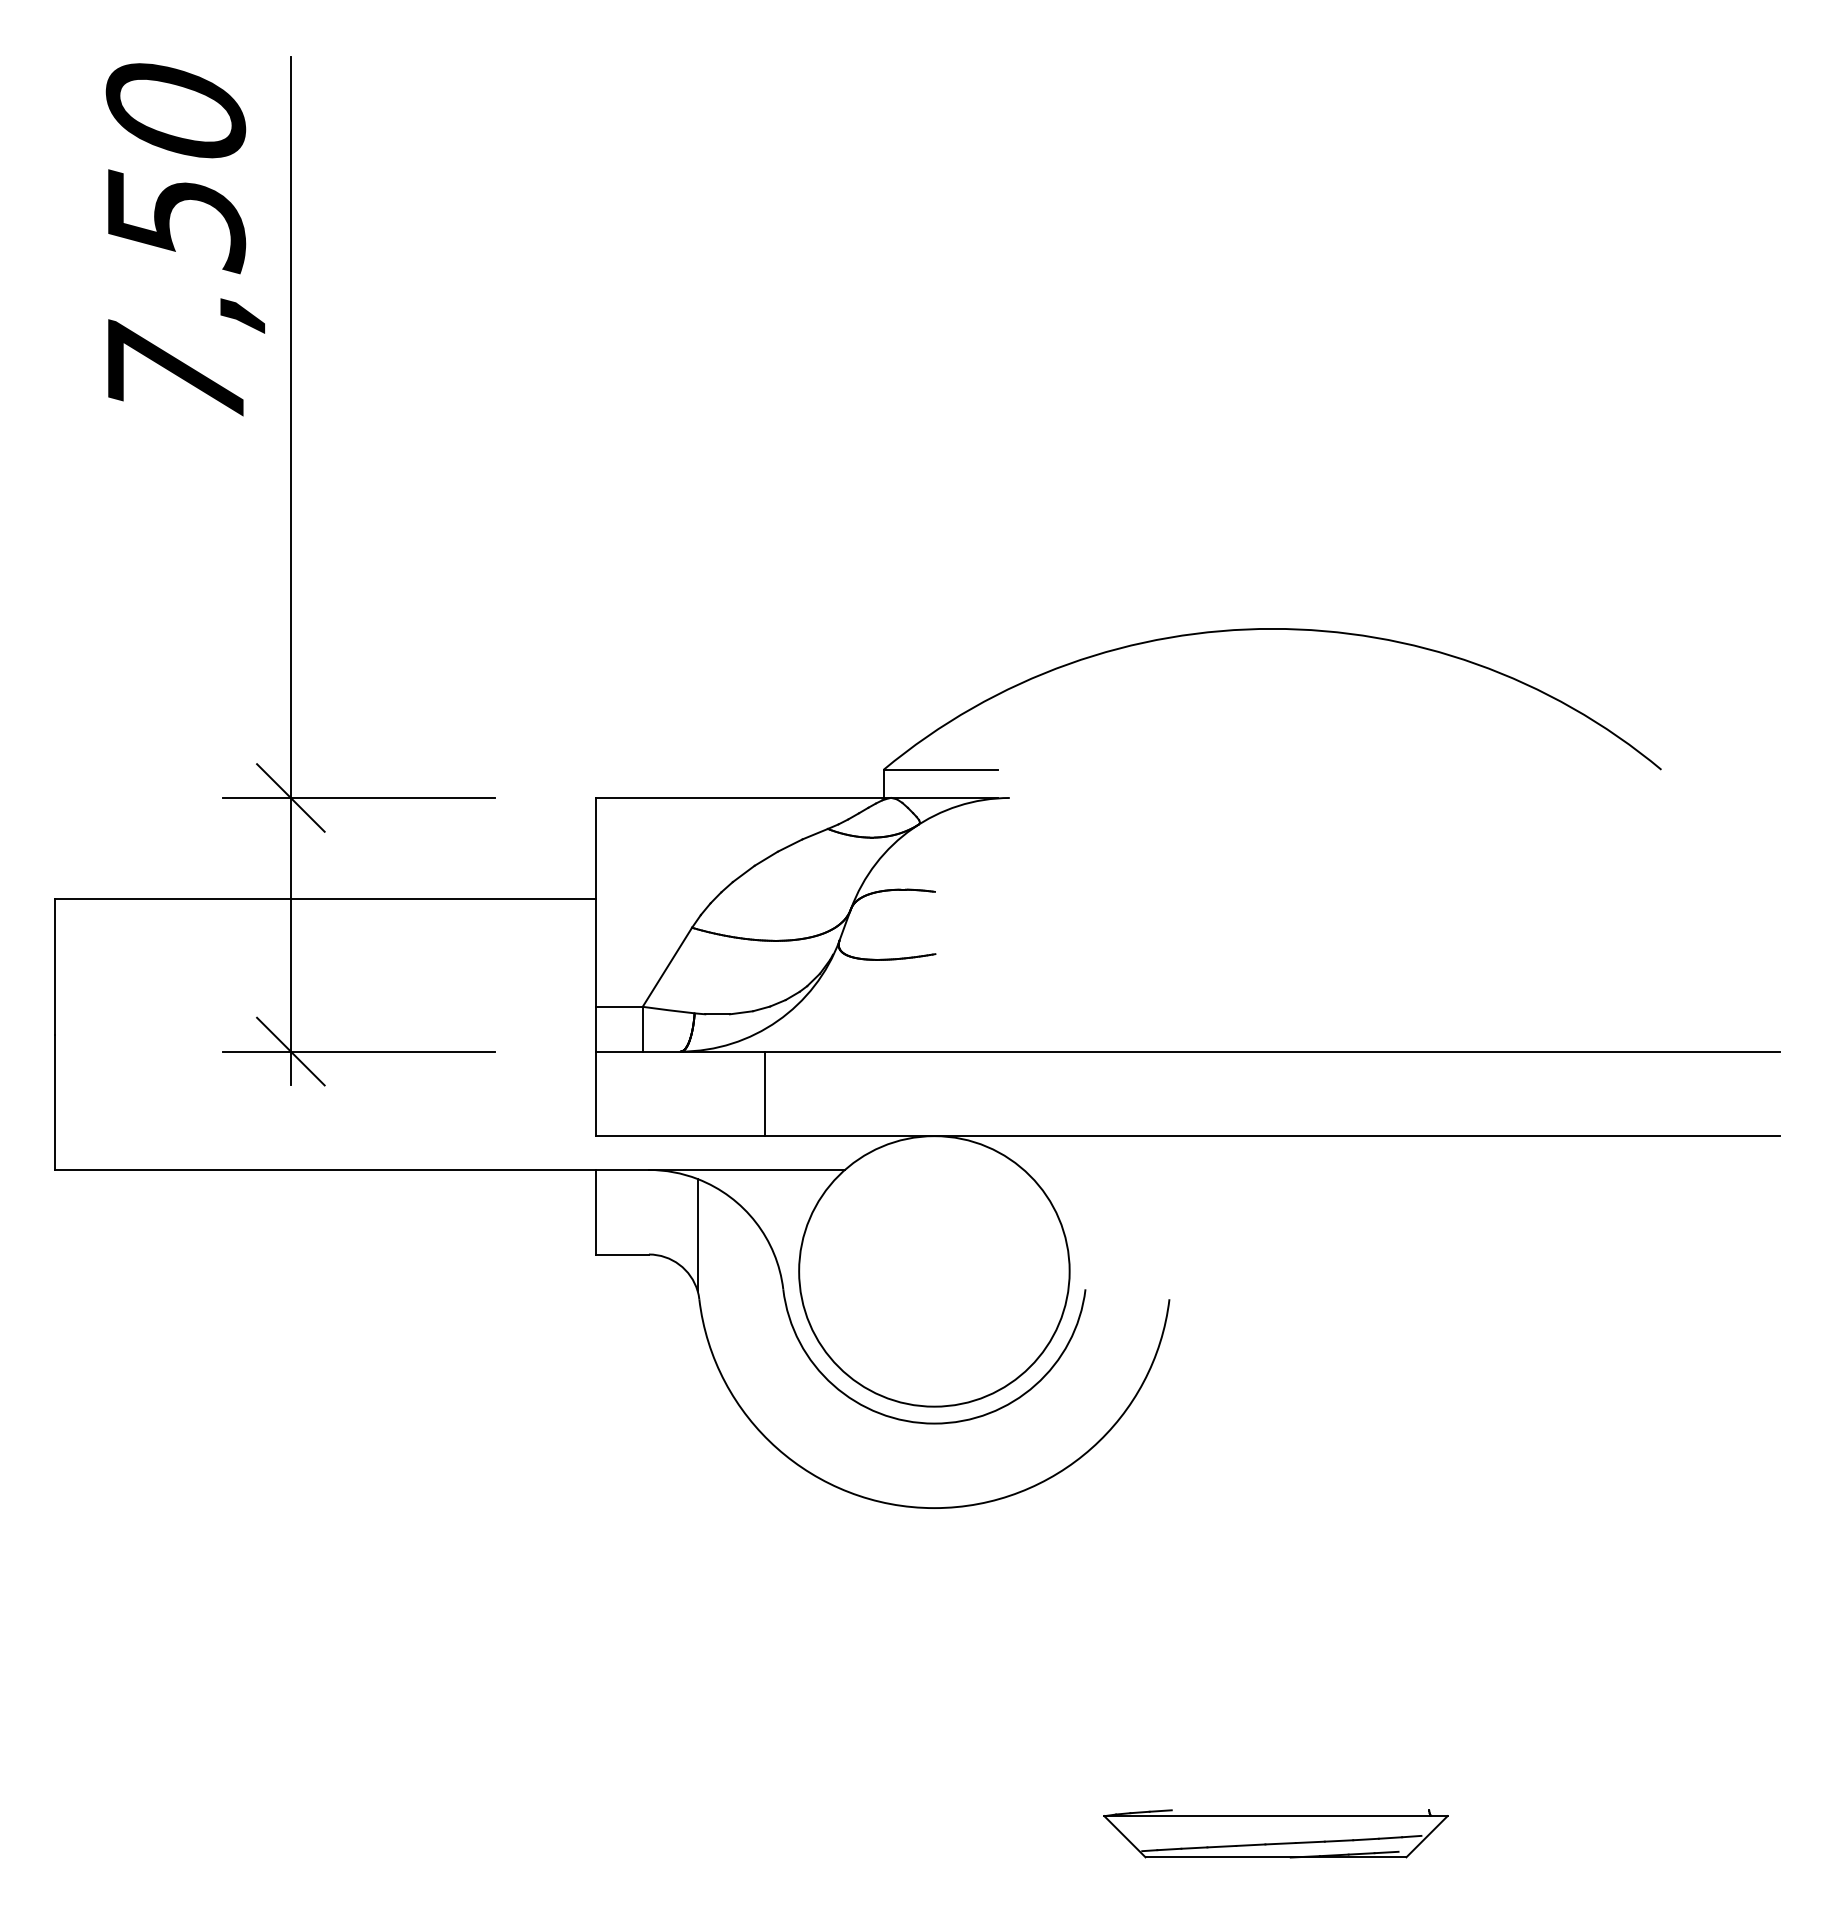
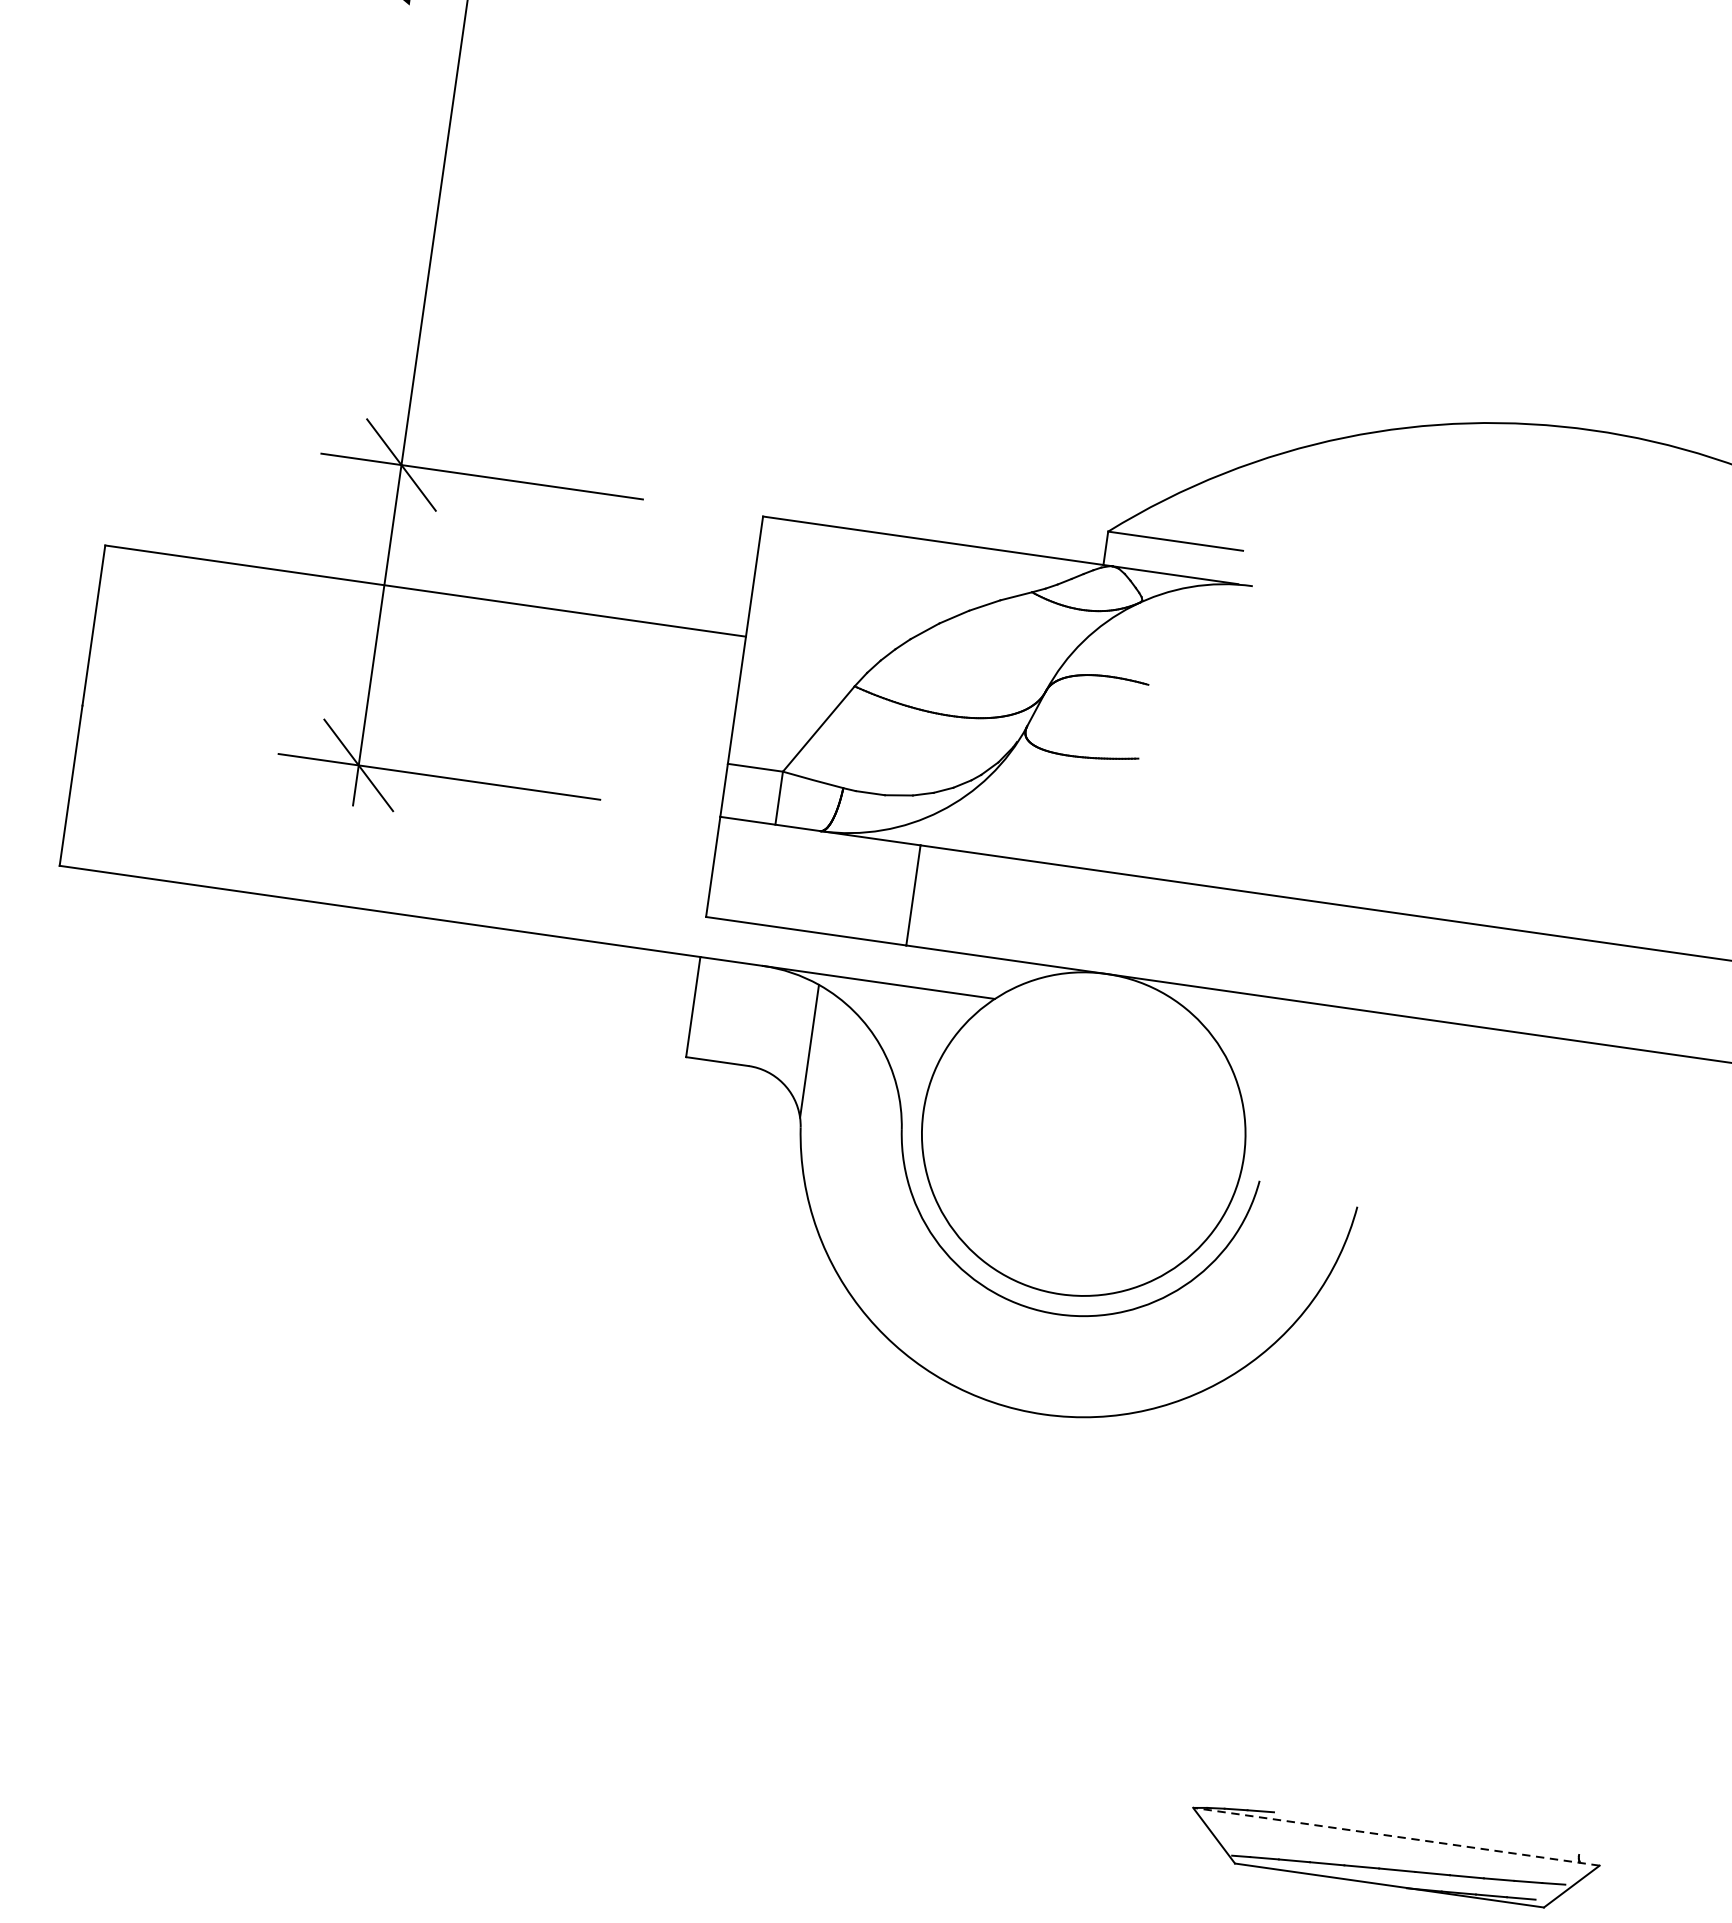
line: (1275, 1816) -> (1395, 1837), solid -> dashed

